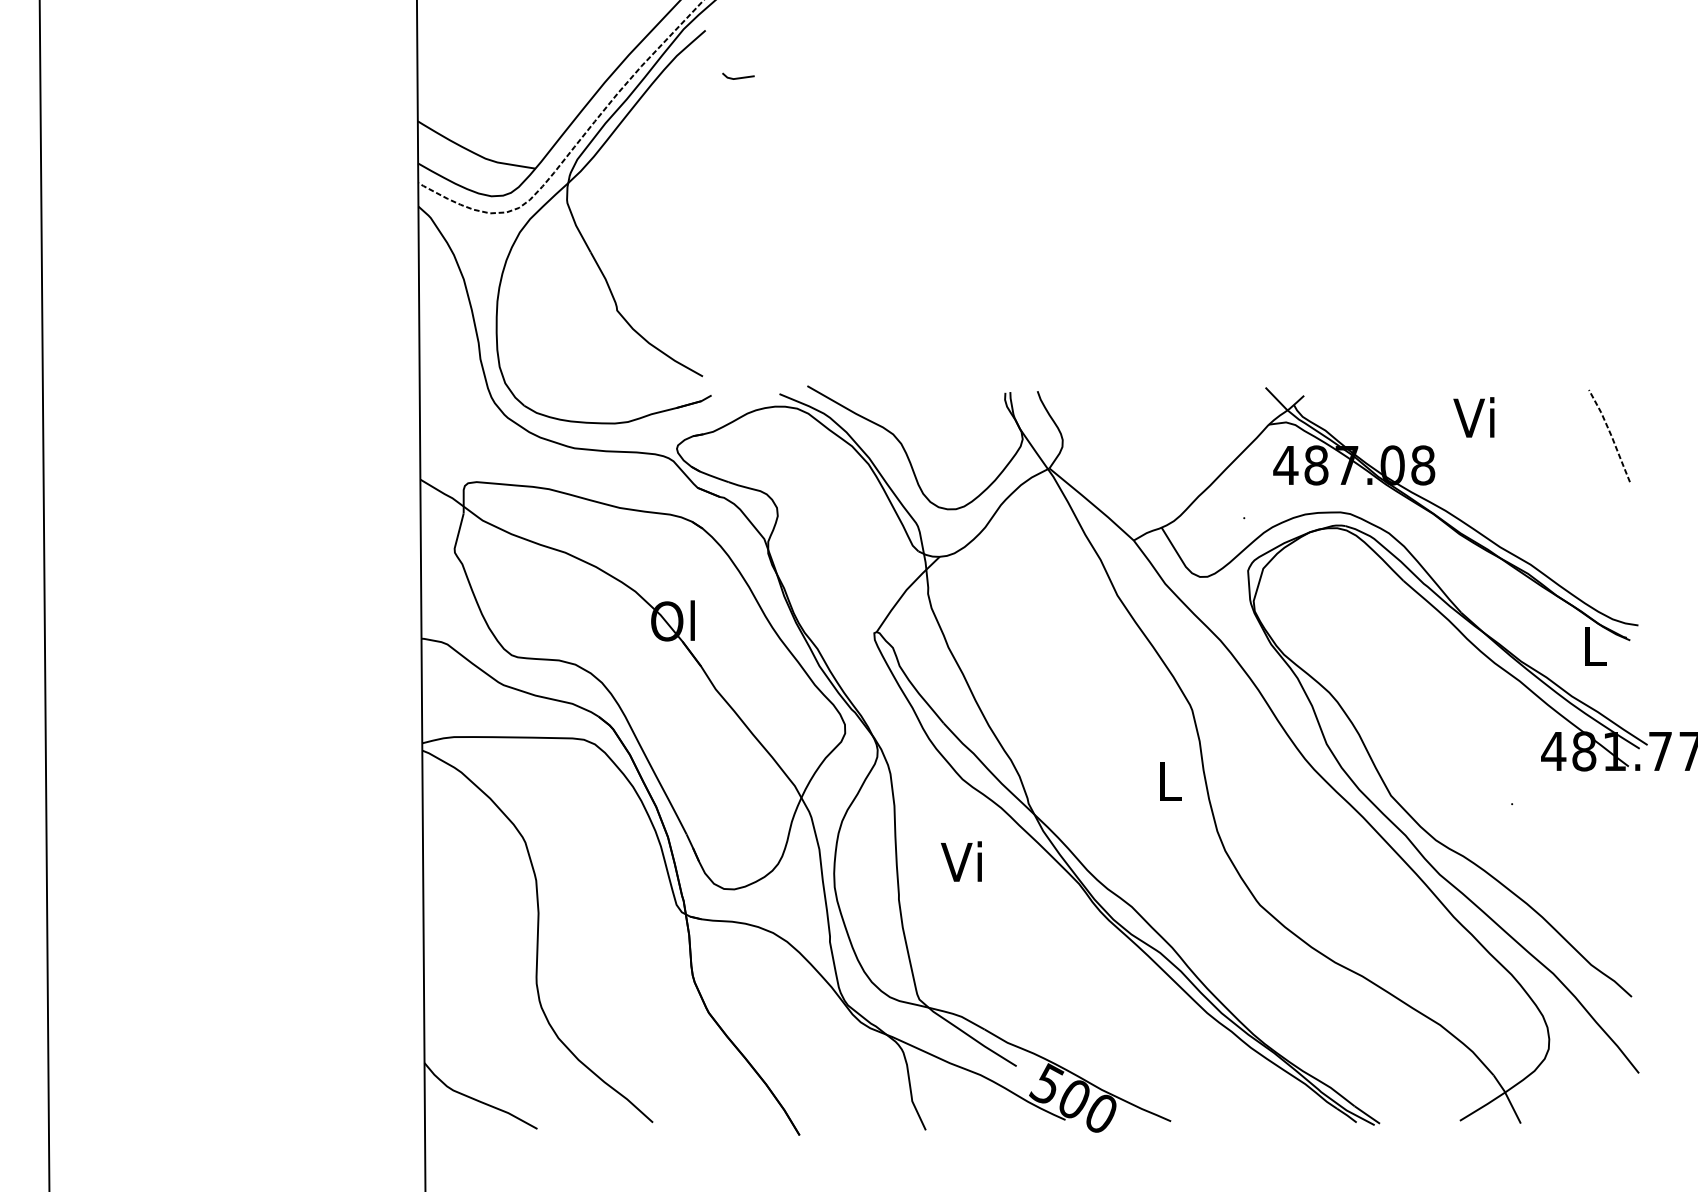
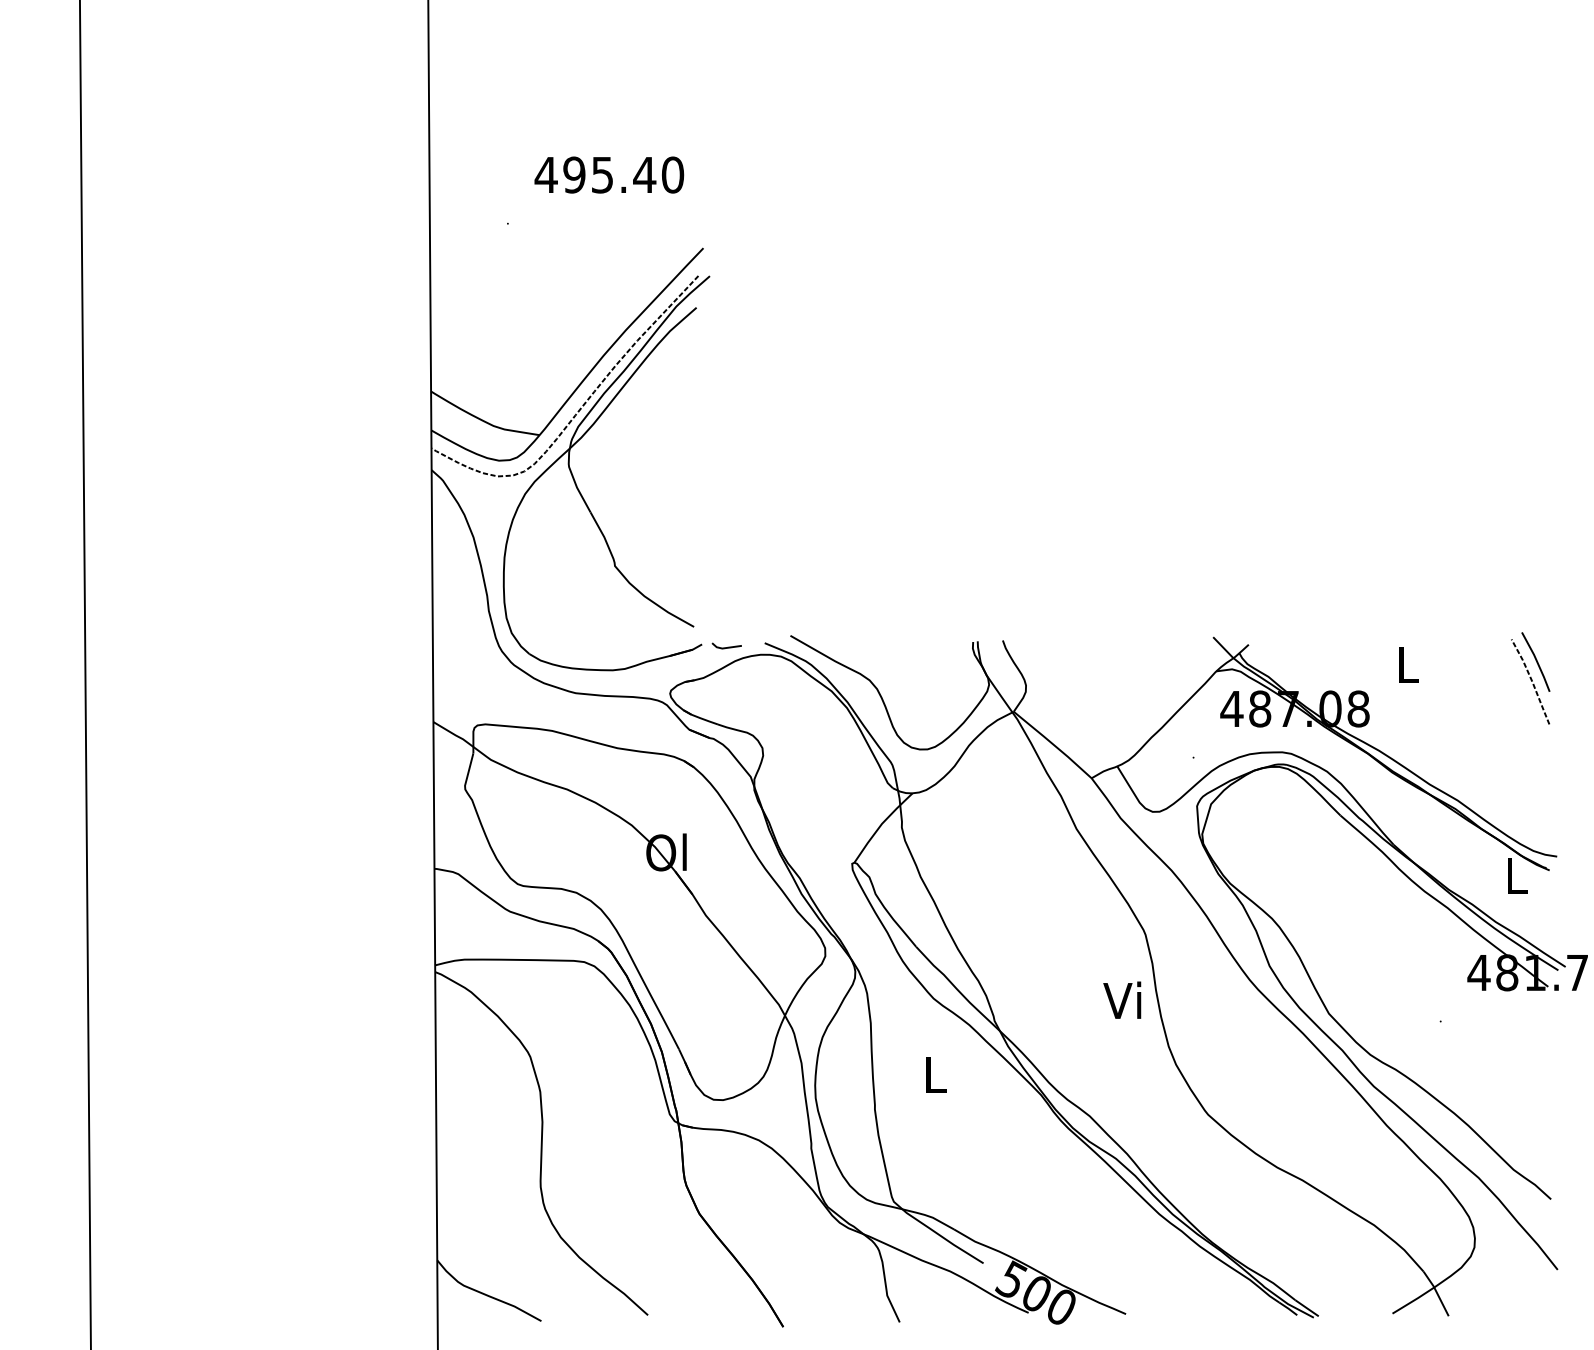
line: (738, 77) -> (726, 647), moved
line: (1614, 412) -> (1535, 660), added
text: (1474, 417) -> (1405, 664), Vi -> L
text: (1167, 780) -> (1122, 999), L -> Vi
text: (961, 861) -> (932, 1074), Vi -> L

